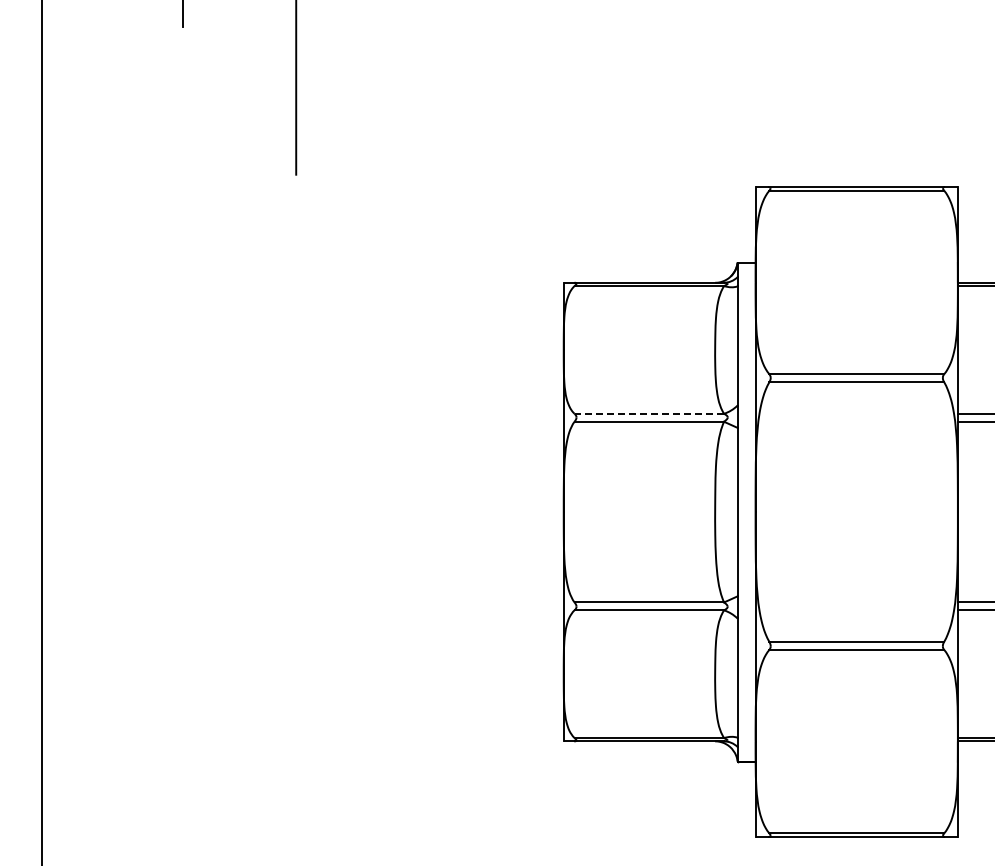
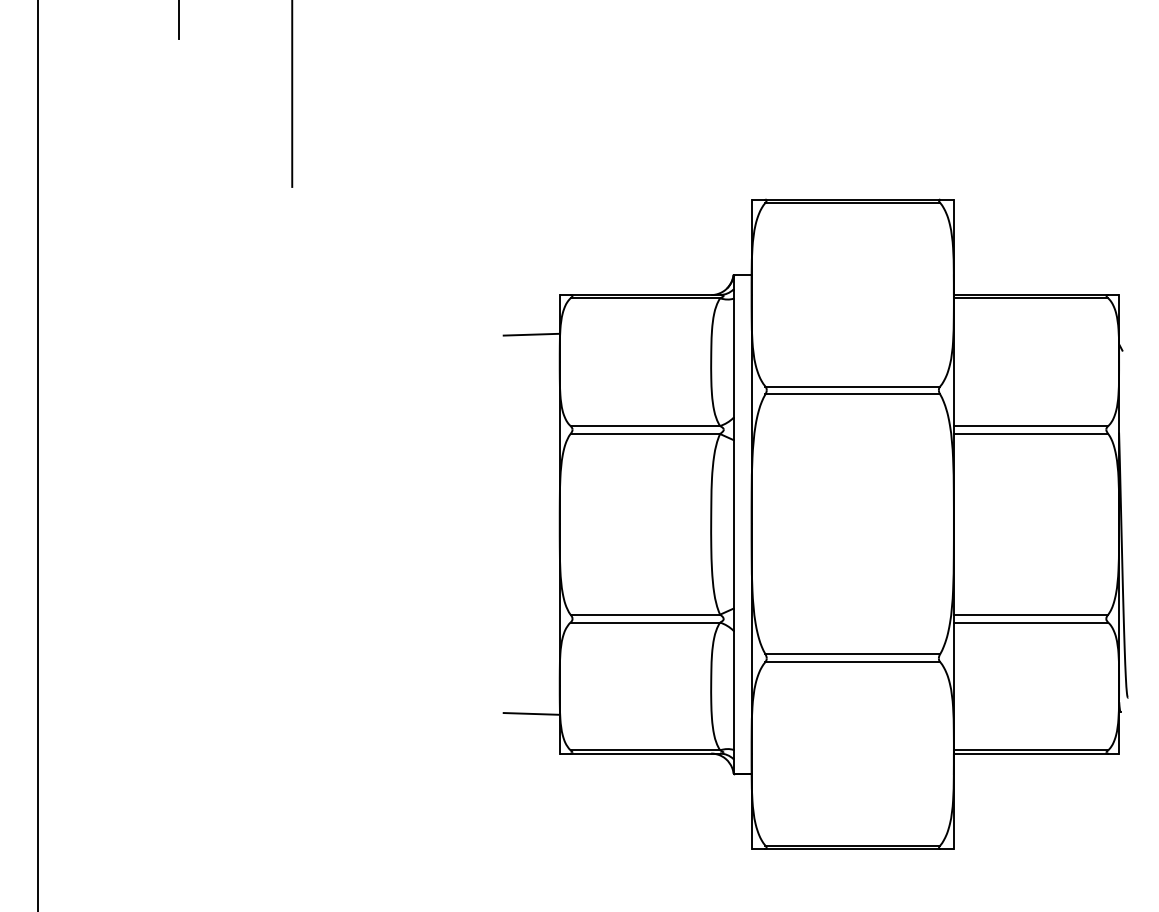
line: (535, 322) -> (531, 334), added
line: (649, 414) -> (645, 426), dashed -> solid
line: (535, 701) -> (531, 713), added

